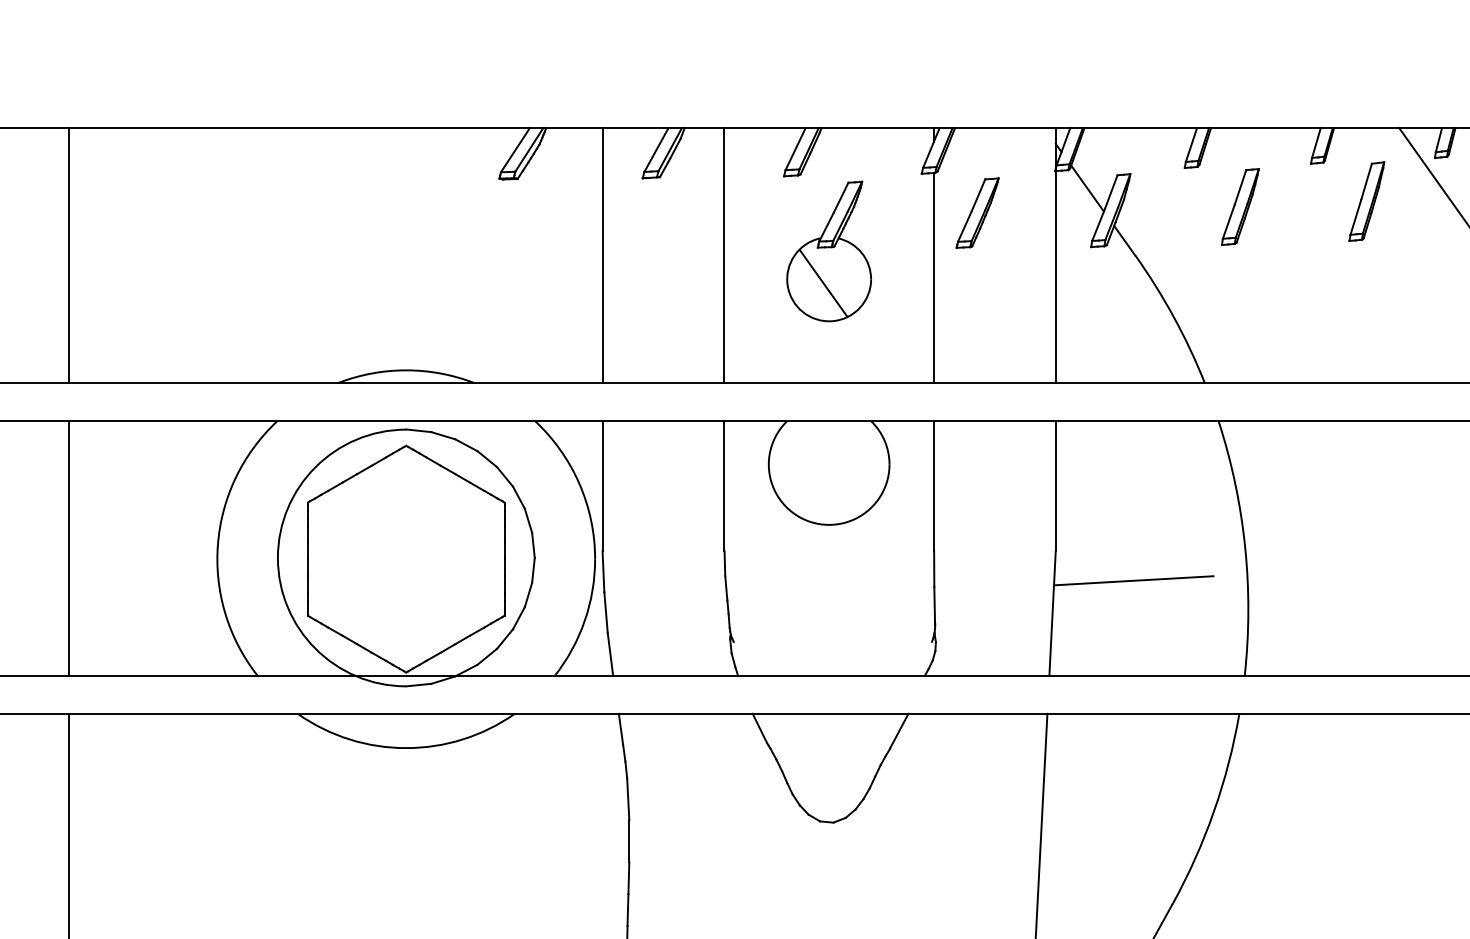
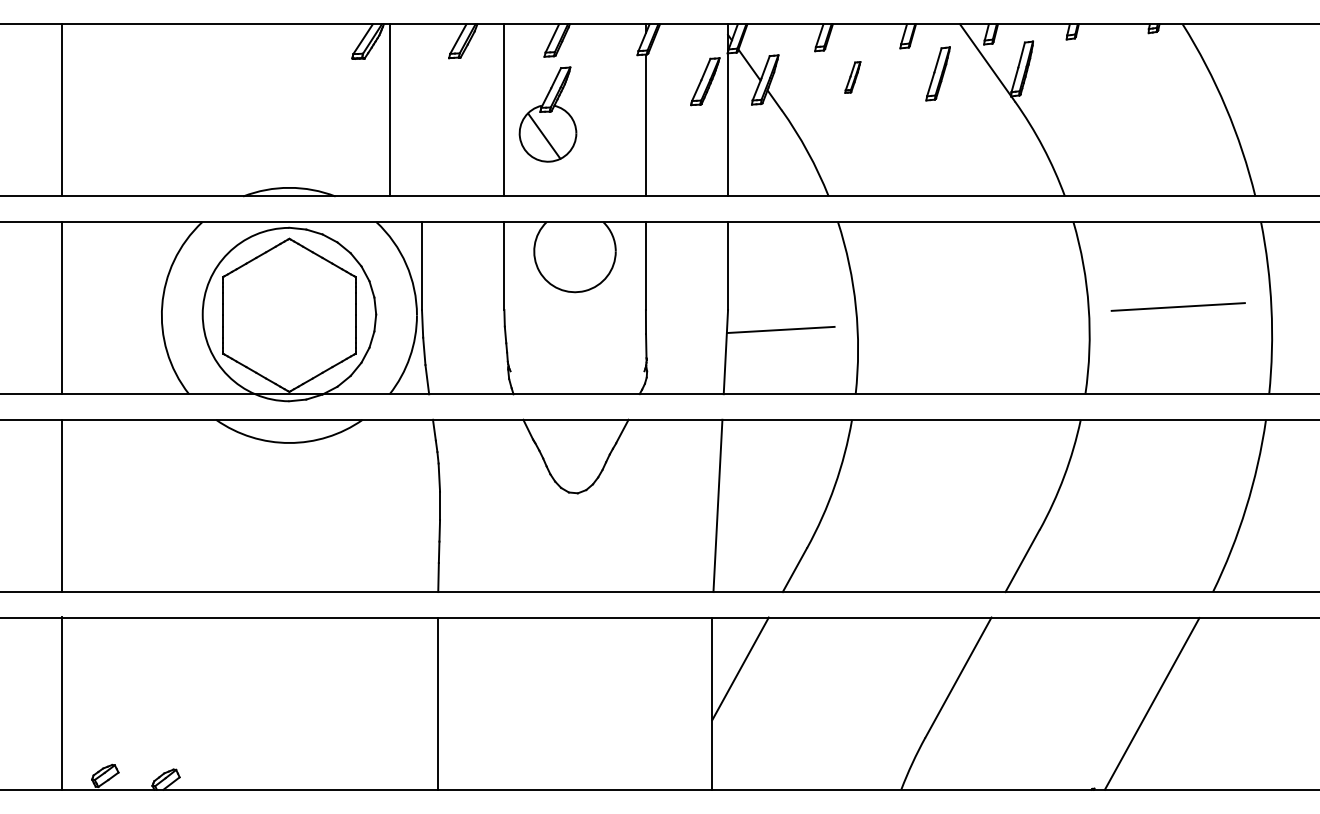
part: (1240, 206) -> (852, 77), size x0.6
part: (977, 212) -> (705, 81), moved
part: (828, 251) -> (547, 114), moved
line: (603, 255) -> (390, 110), moved

